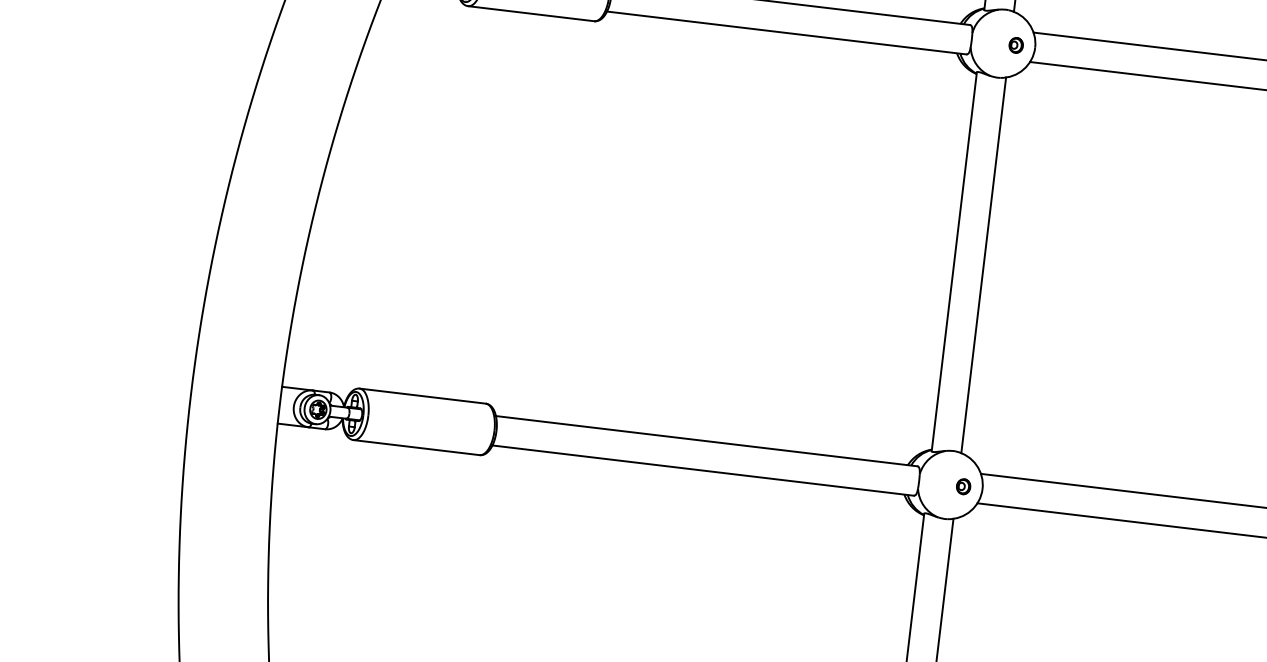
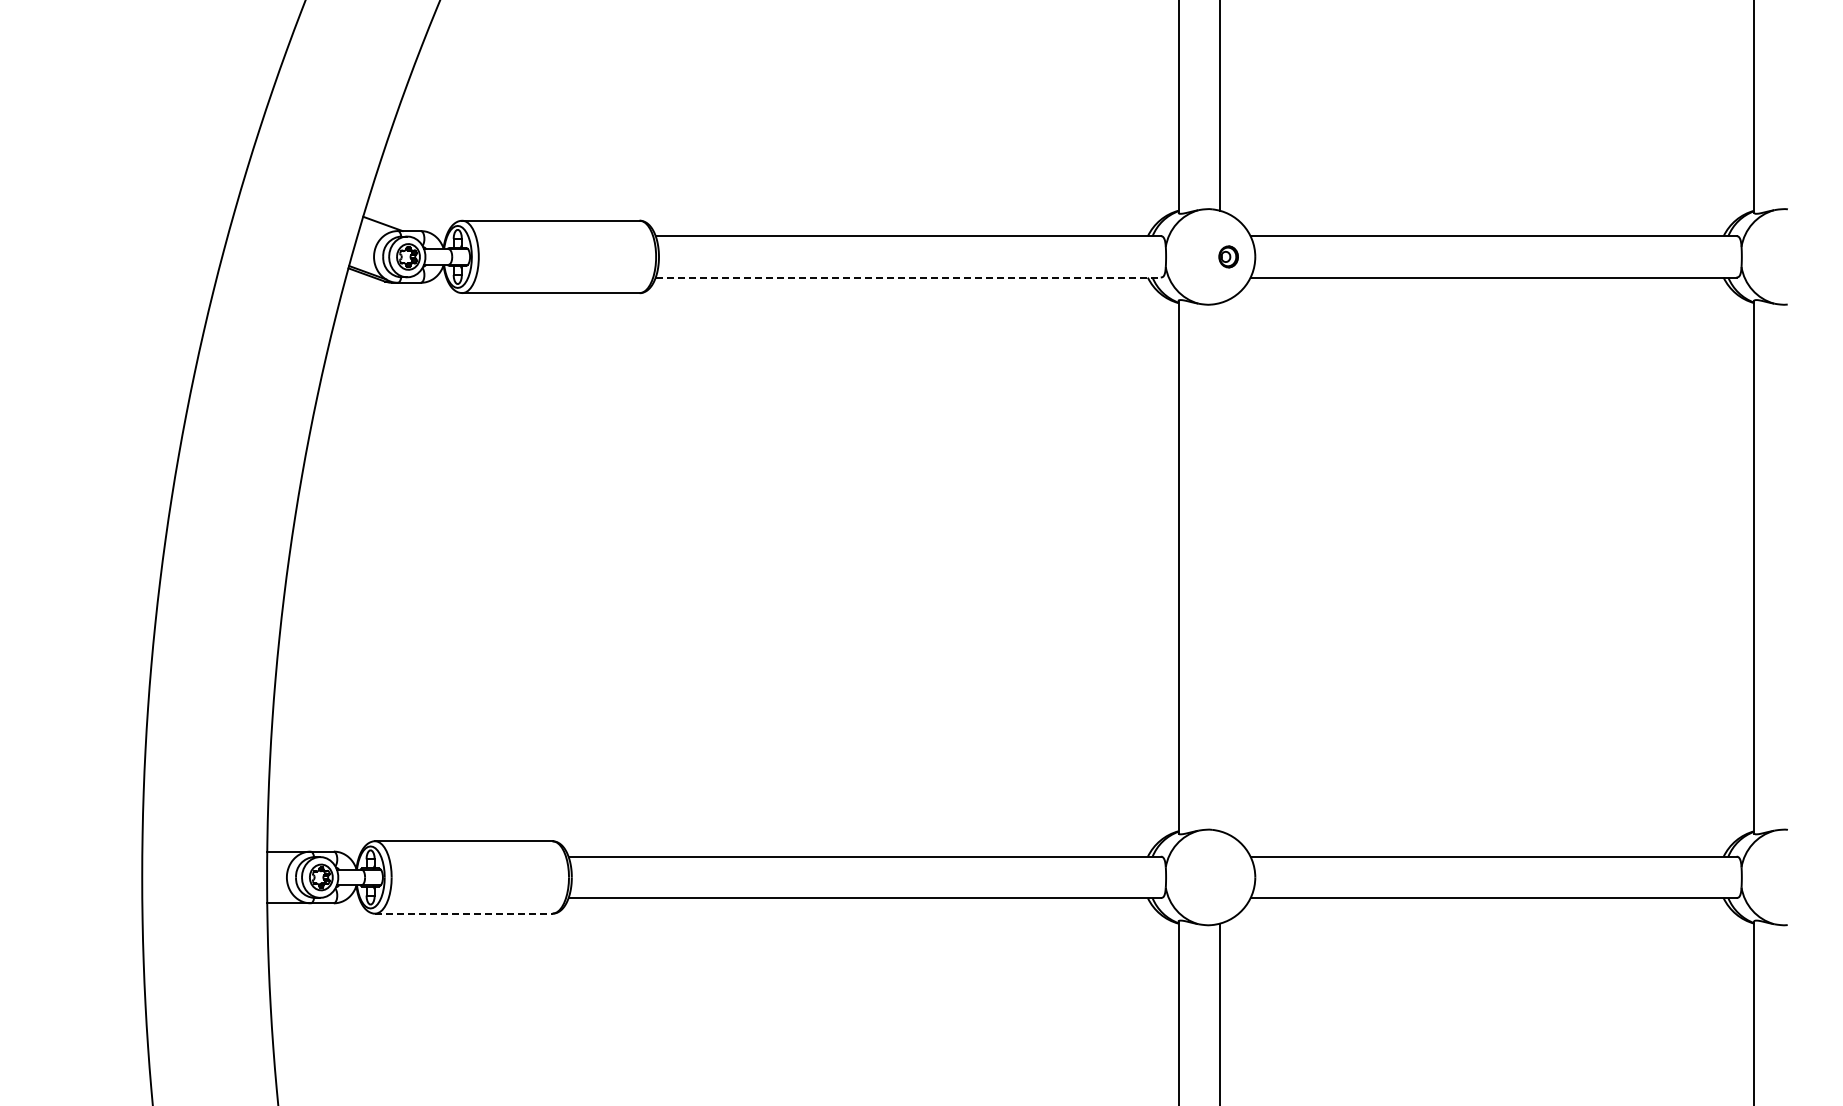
line: (786, 32) -> (908, 277), solid -> dashed
line: (983, 265) -> (1219, 567), removed
line: (416, 447) -> (463, 913), solid -> dashed
part: (963, 486) -> (1228, 877), removed

